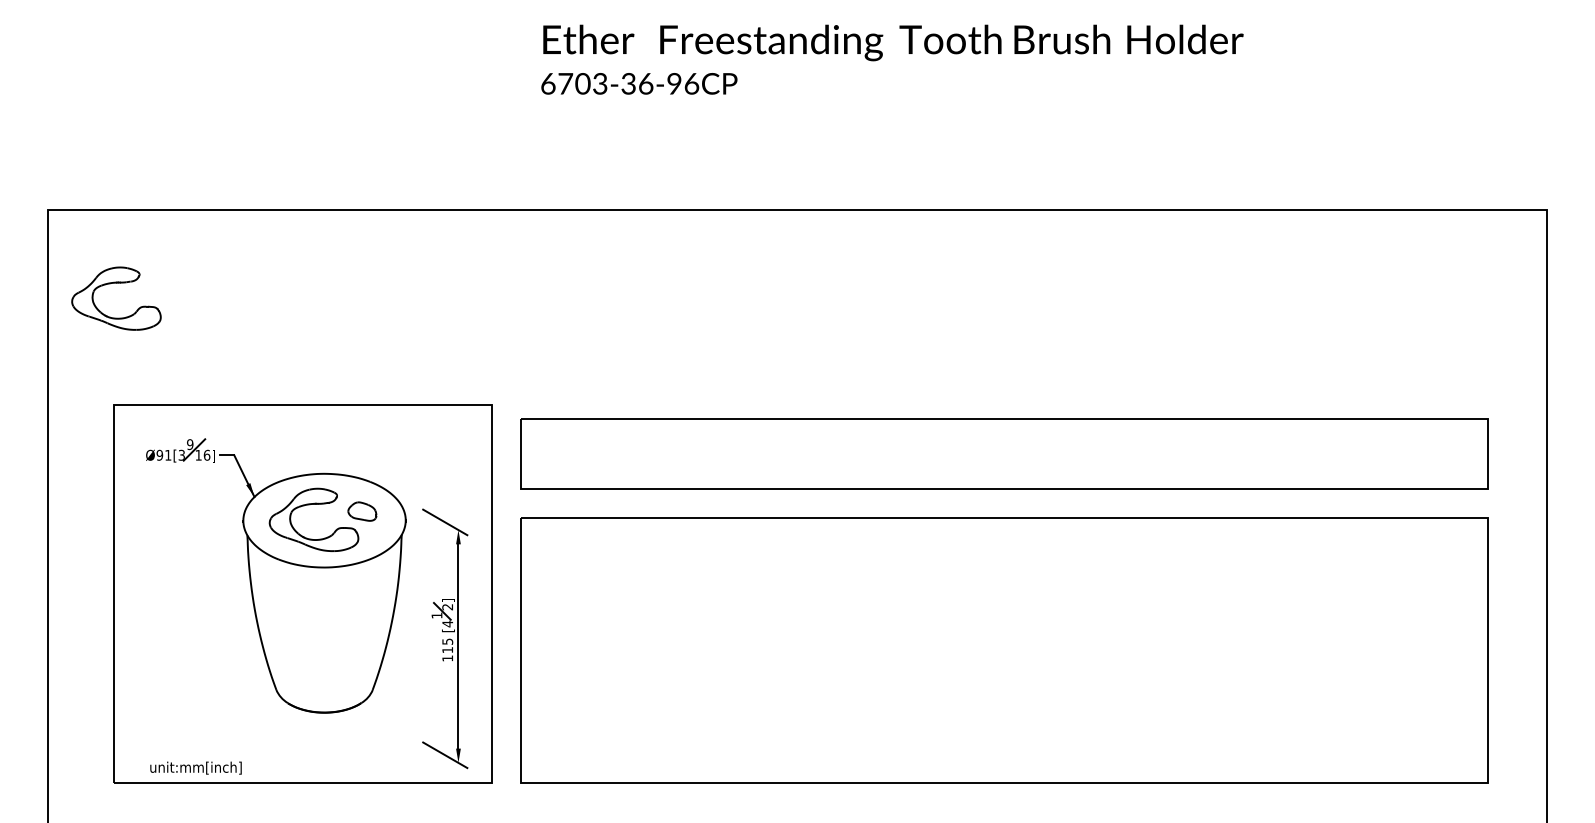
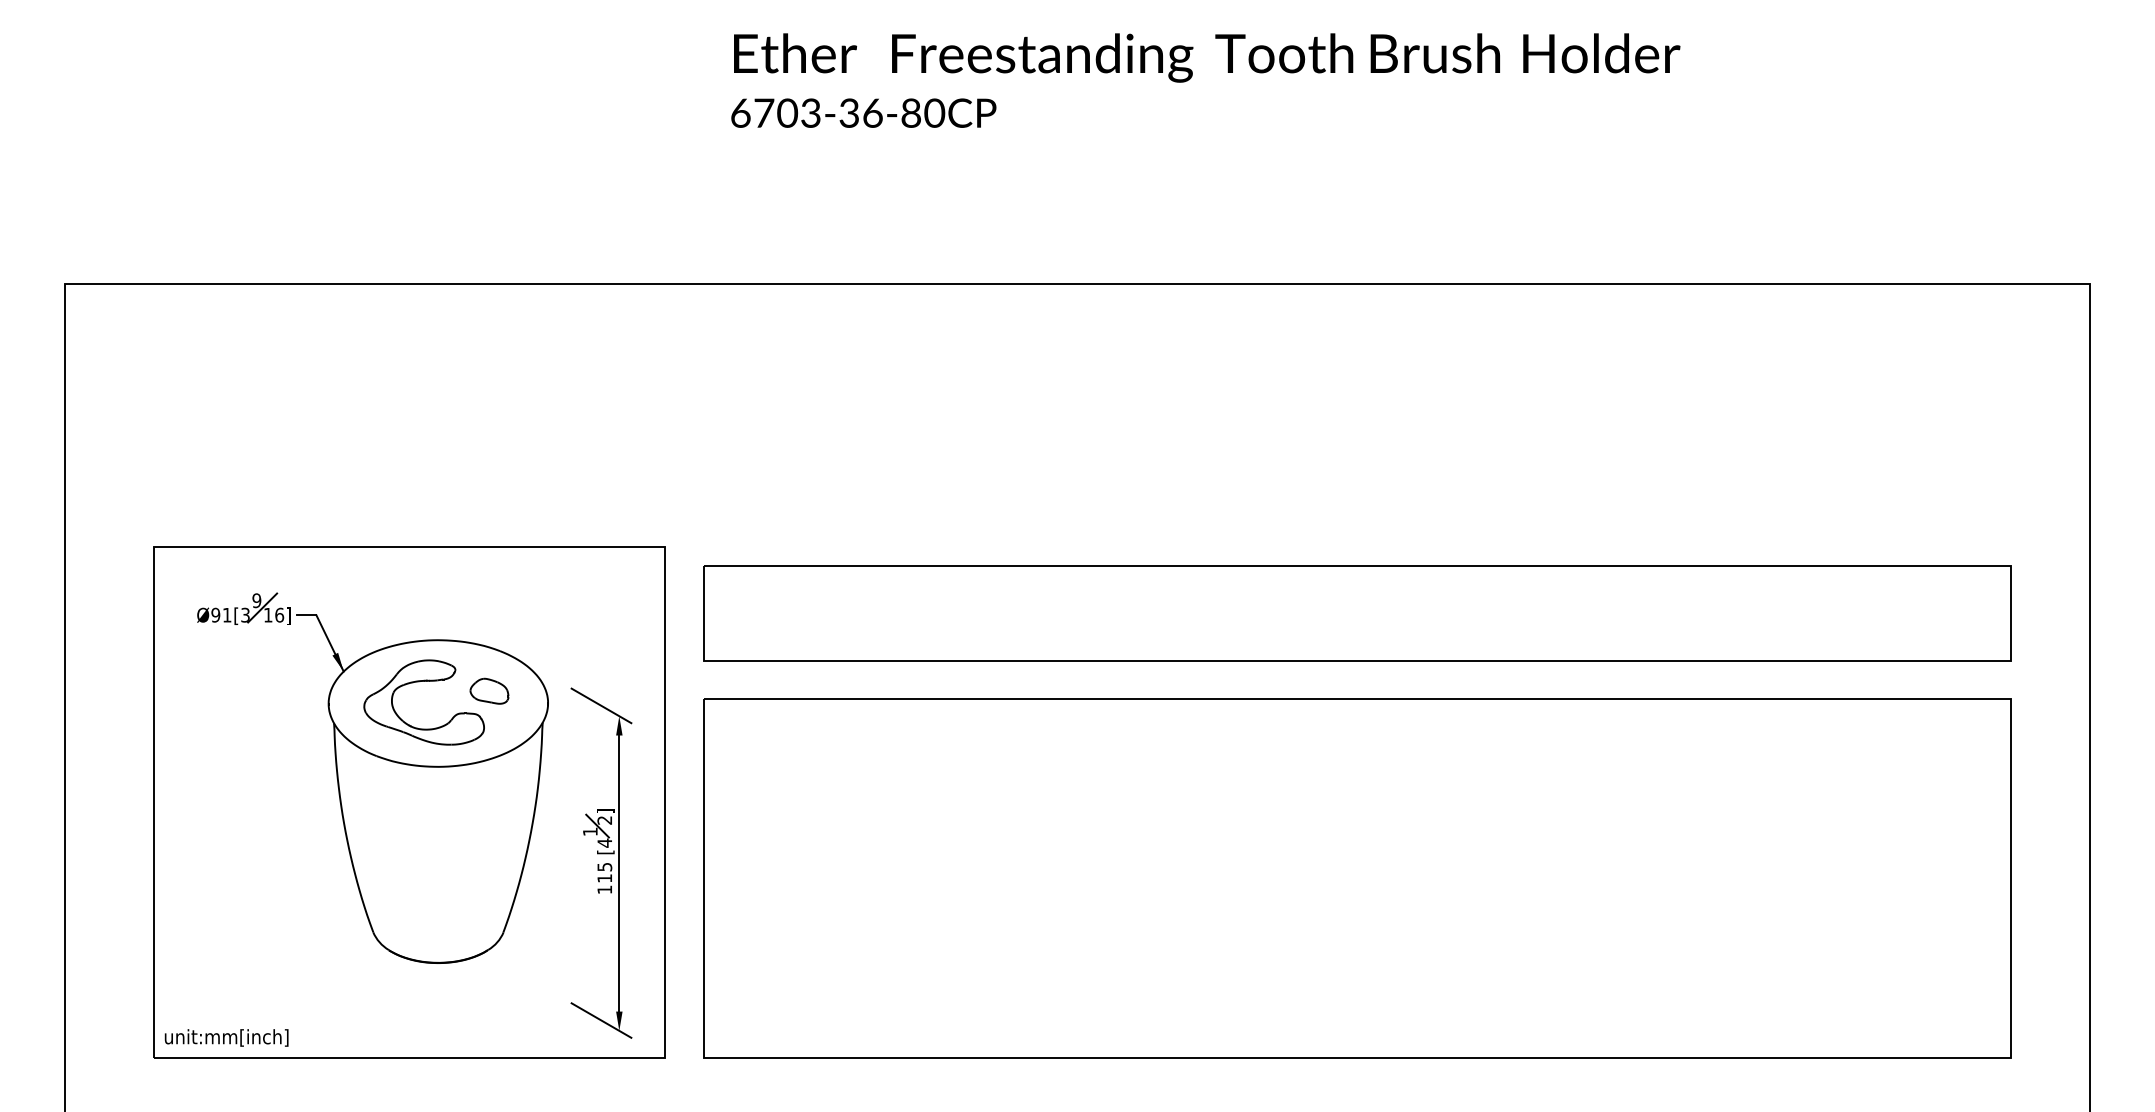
text: (683, 83) -> (923, 112), 6703-36-96CP -> 6703-36-80CP
part: (112, 283) -> (152, 383), removed
text: (195, 767) -> (226, 1037), moved

